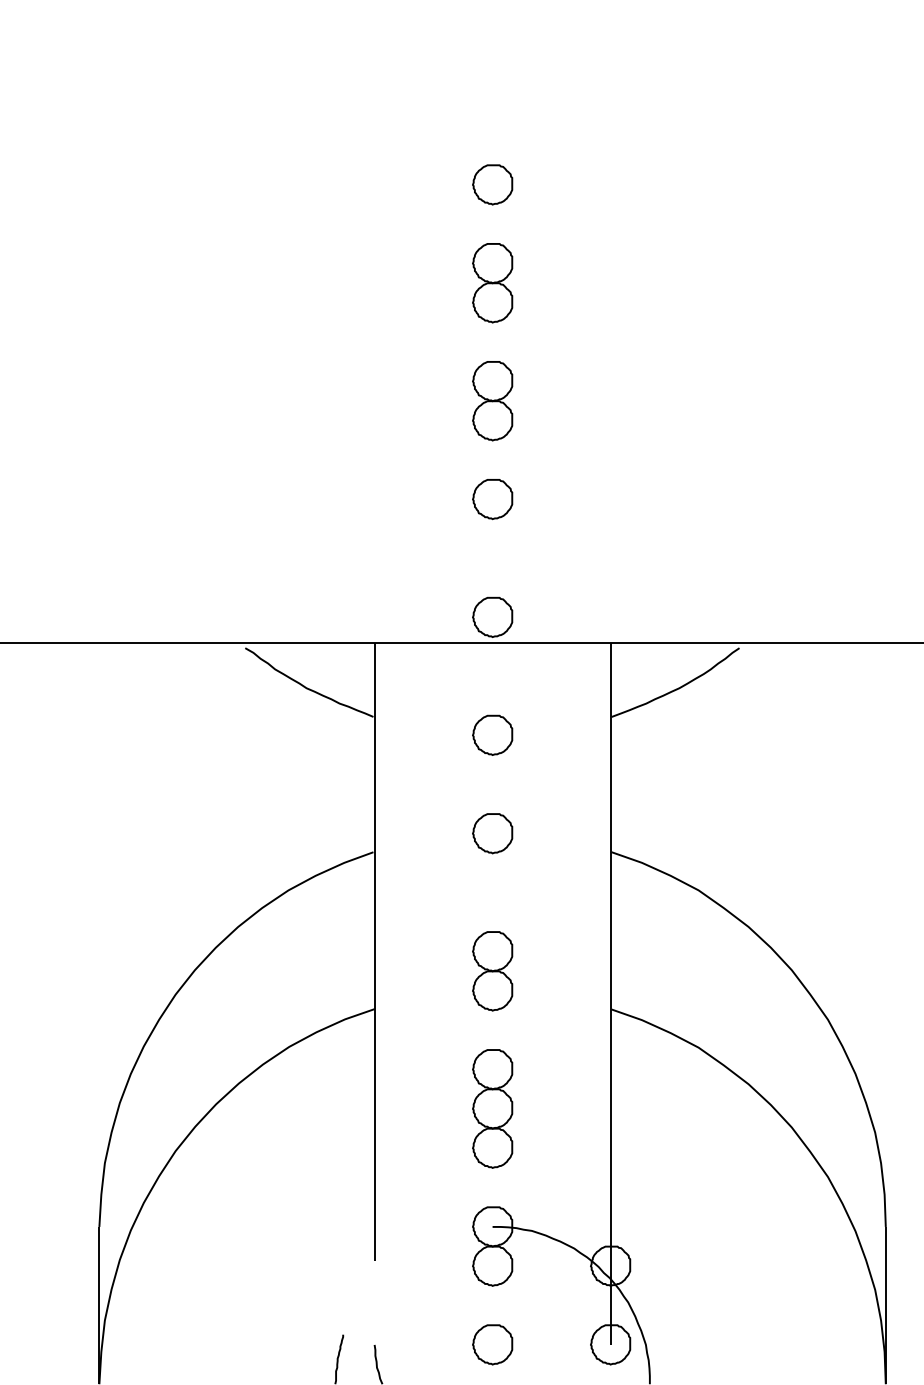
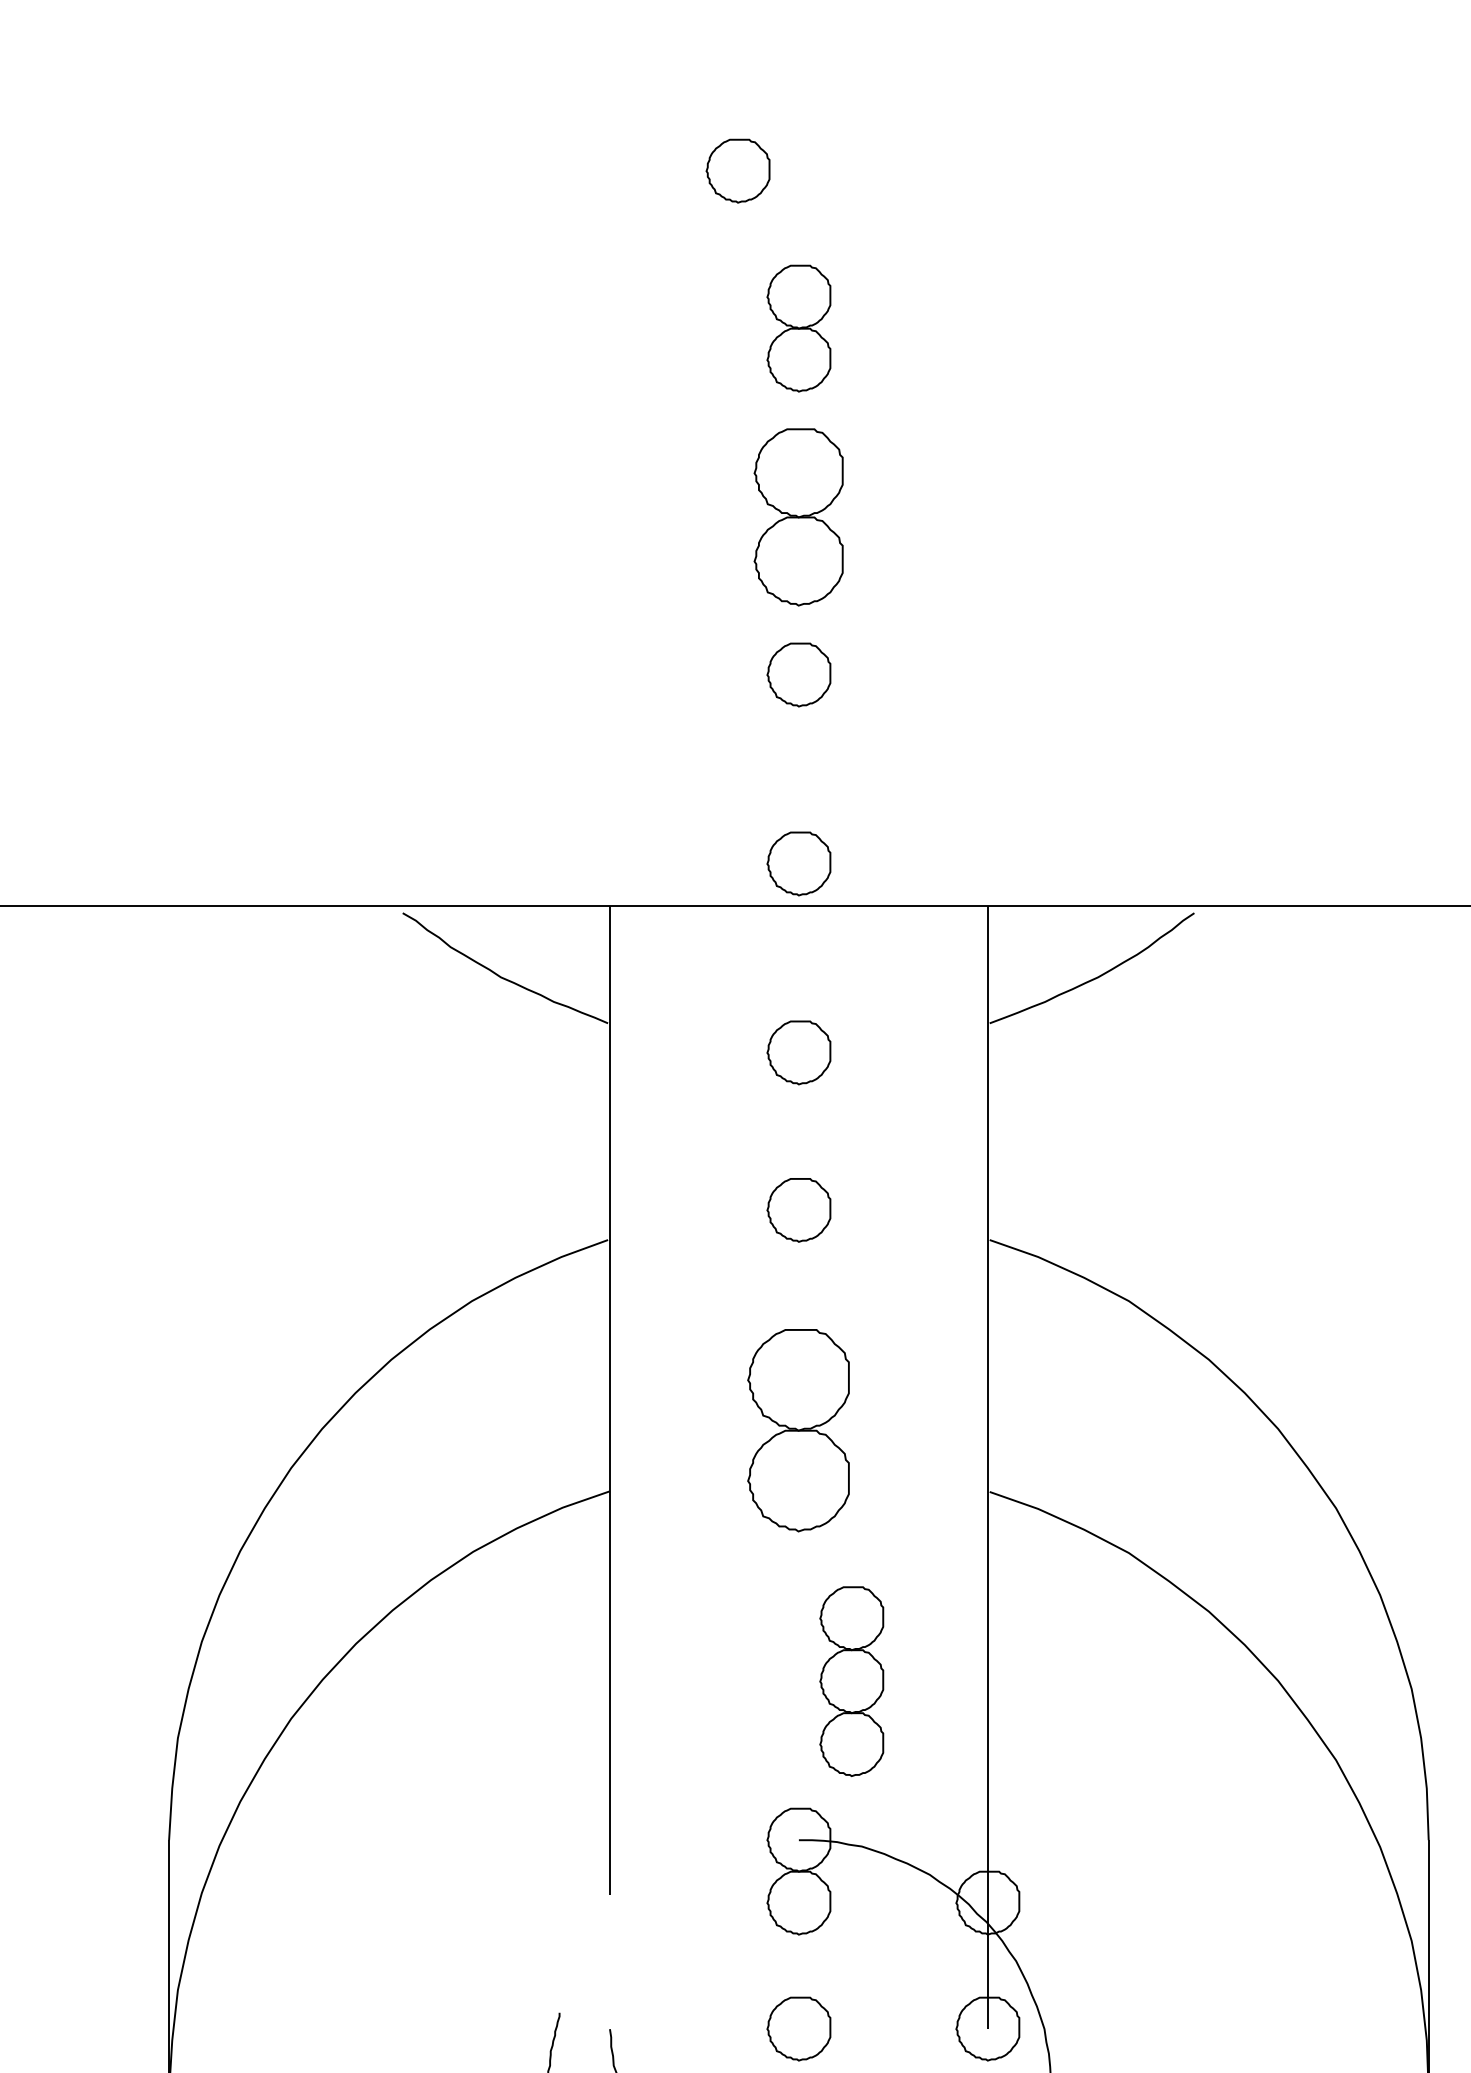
part: (492, 184) -> (737, 170), moved
part: (492, 401) -> (798, 518), size x1.4
part: (492, 971) -> (798, 1431), size x1.6
part: (492, 1108) -> (851, 1680), moved

